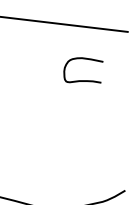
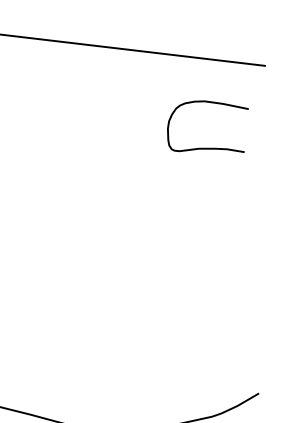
curve: (83, 80) -> (207, 147), moved

